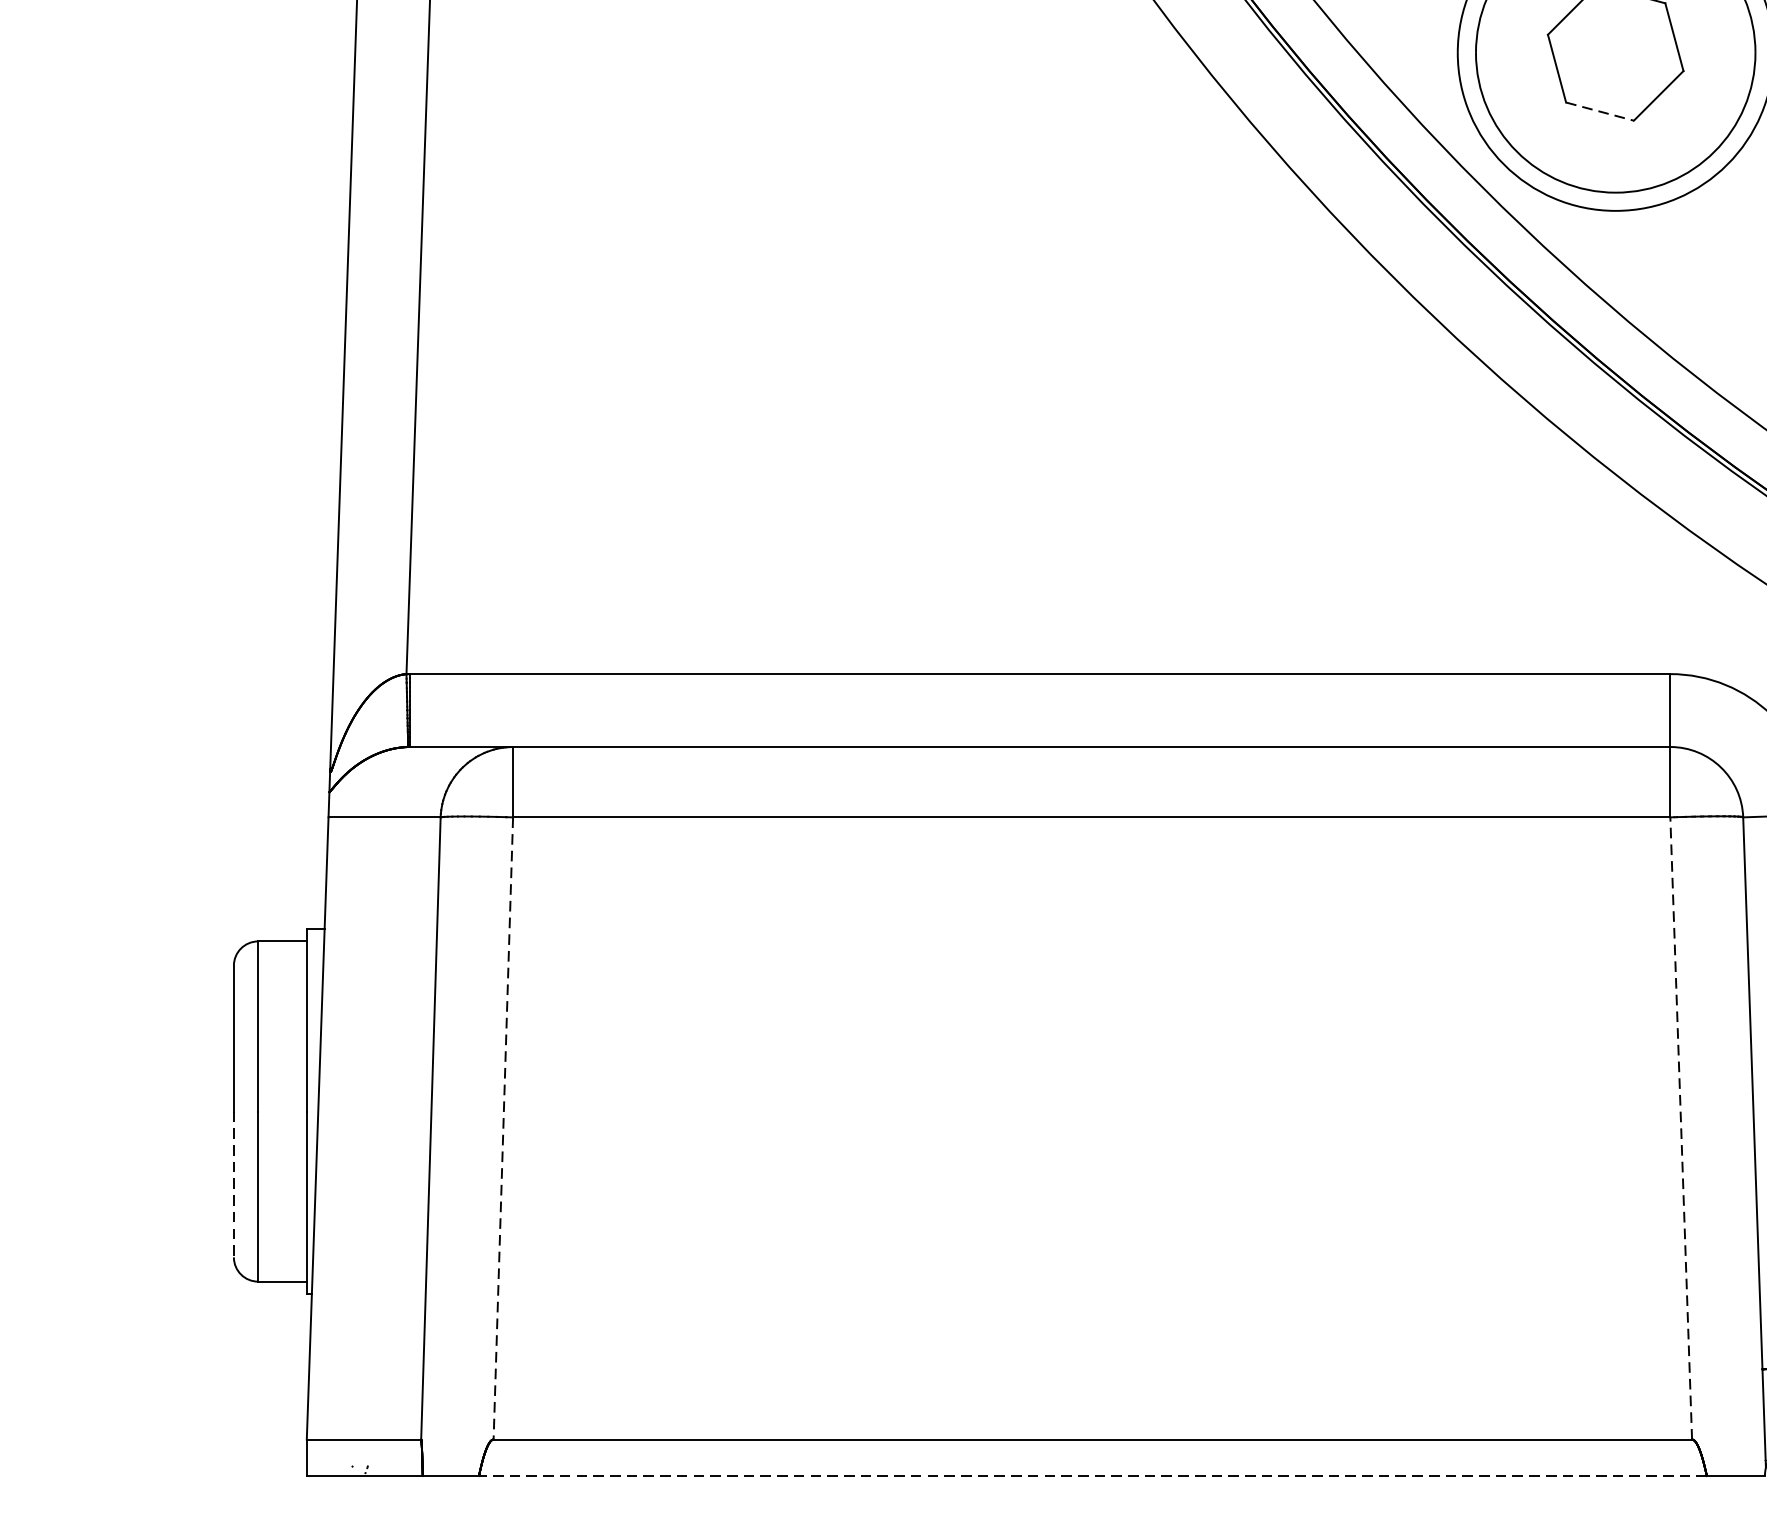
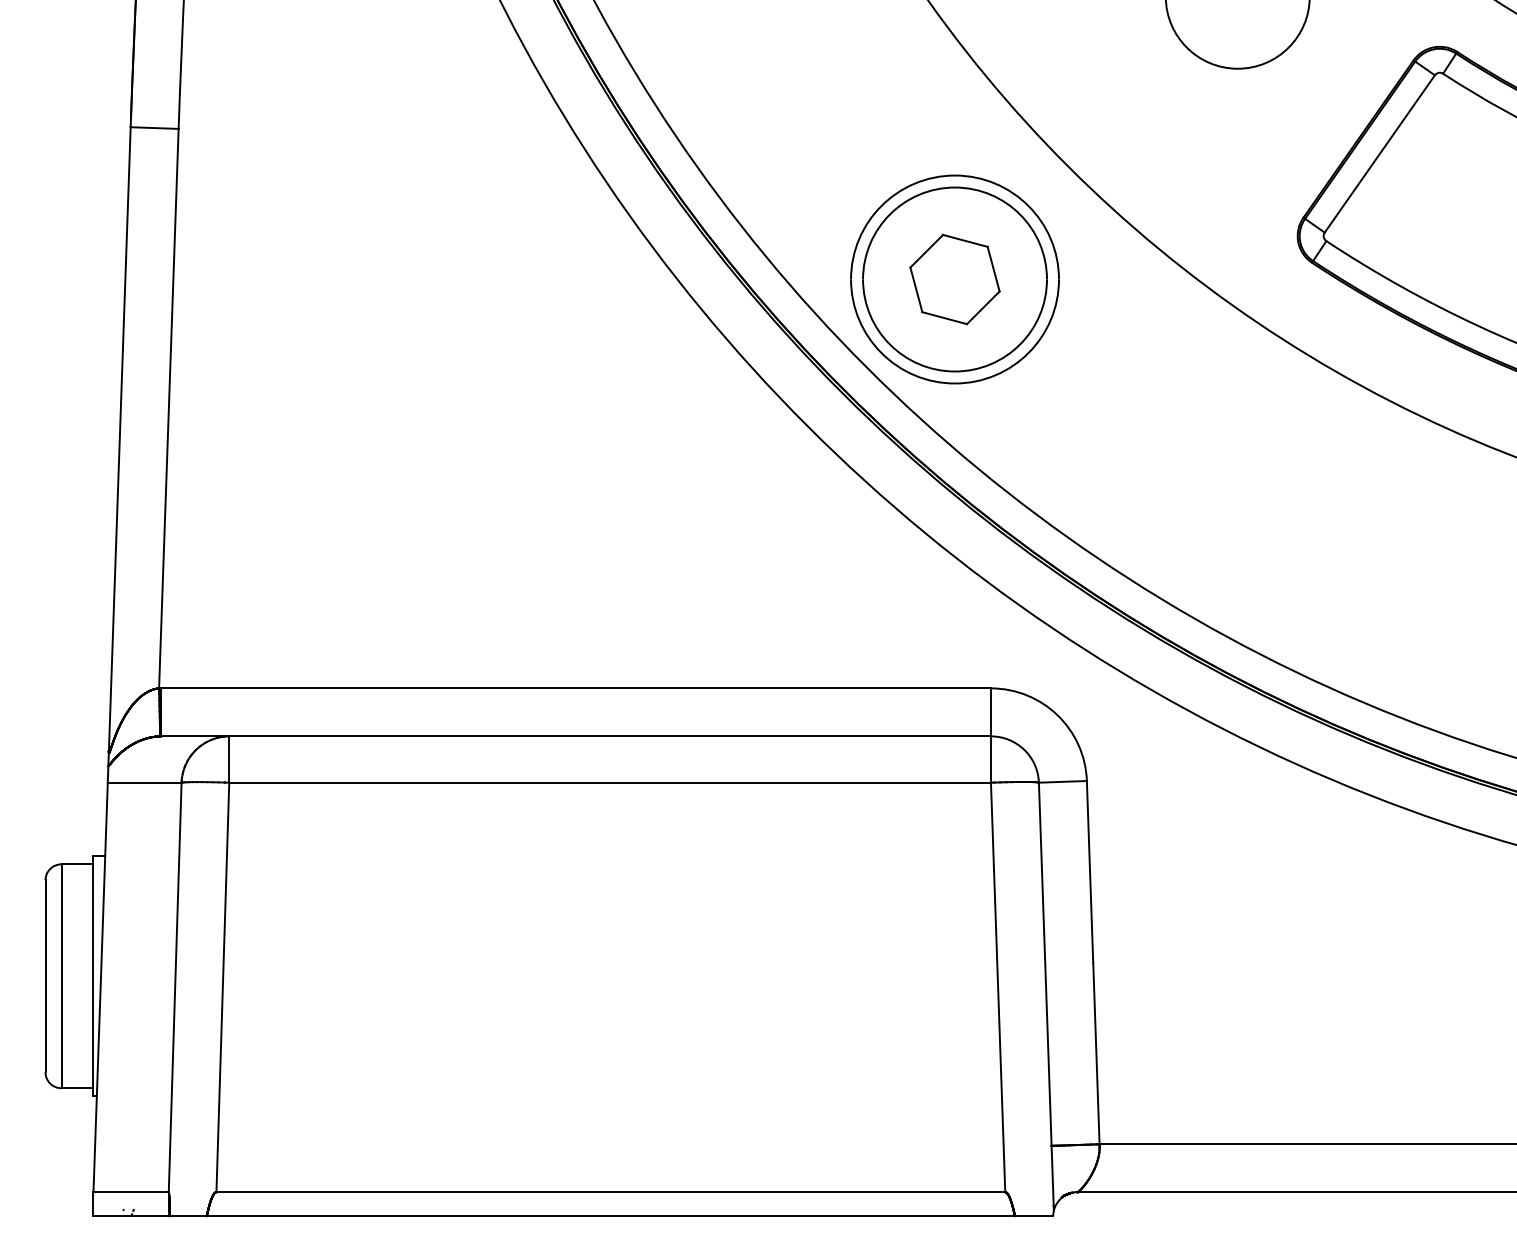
line: (1601, 112) -> (945, 318), dashed -> solid
line: (502, 1128) -> (222, 987), dashed -> solid
line: (1681, 1128) -> (998, 987), dashed -> solid
line: (233, 1184) -> (45, 1024), dashed -> solid
line: (1092, 1476) -> (610, 1216), dashed -> solid

